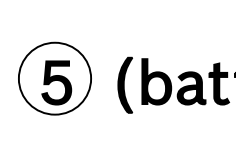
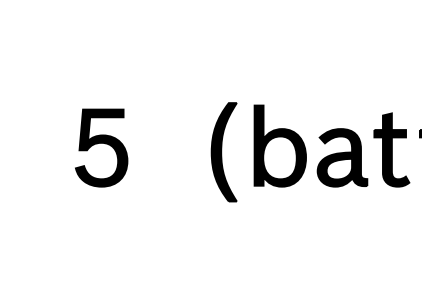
part: (54, 78) -> (97, 140), removed

